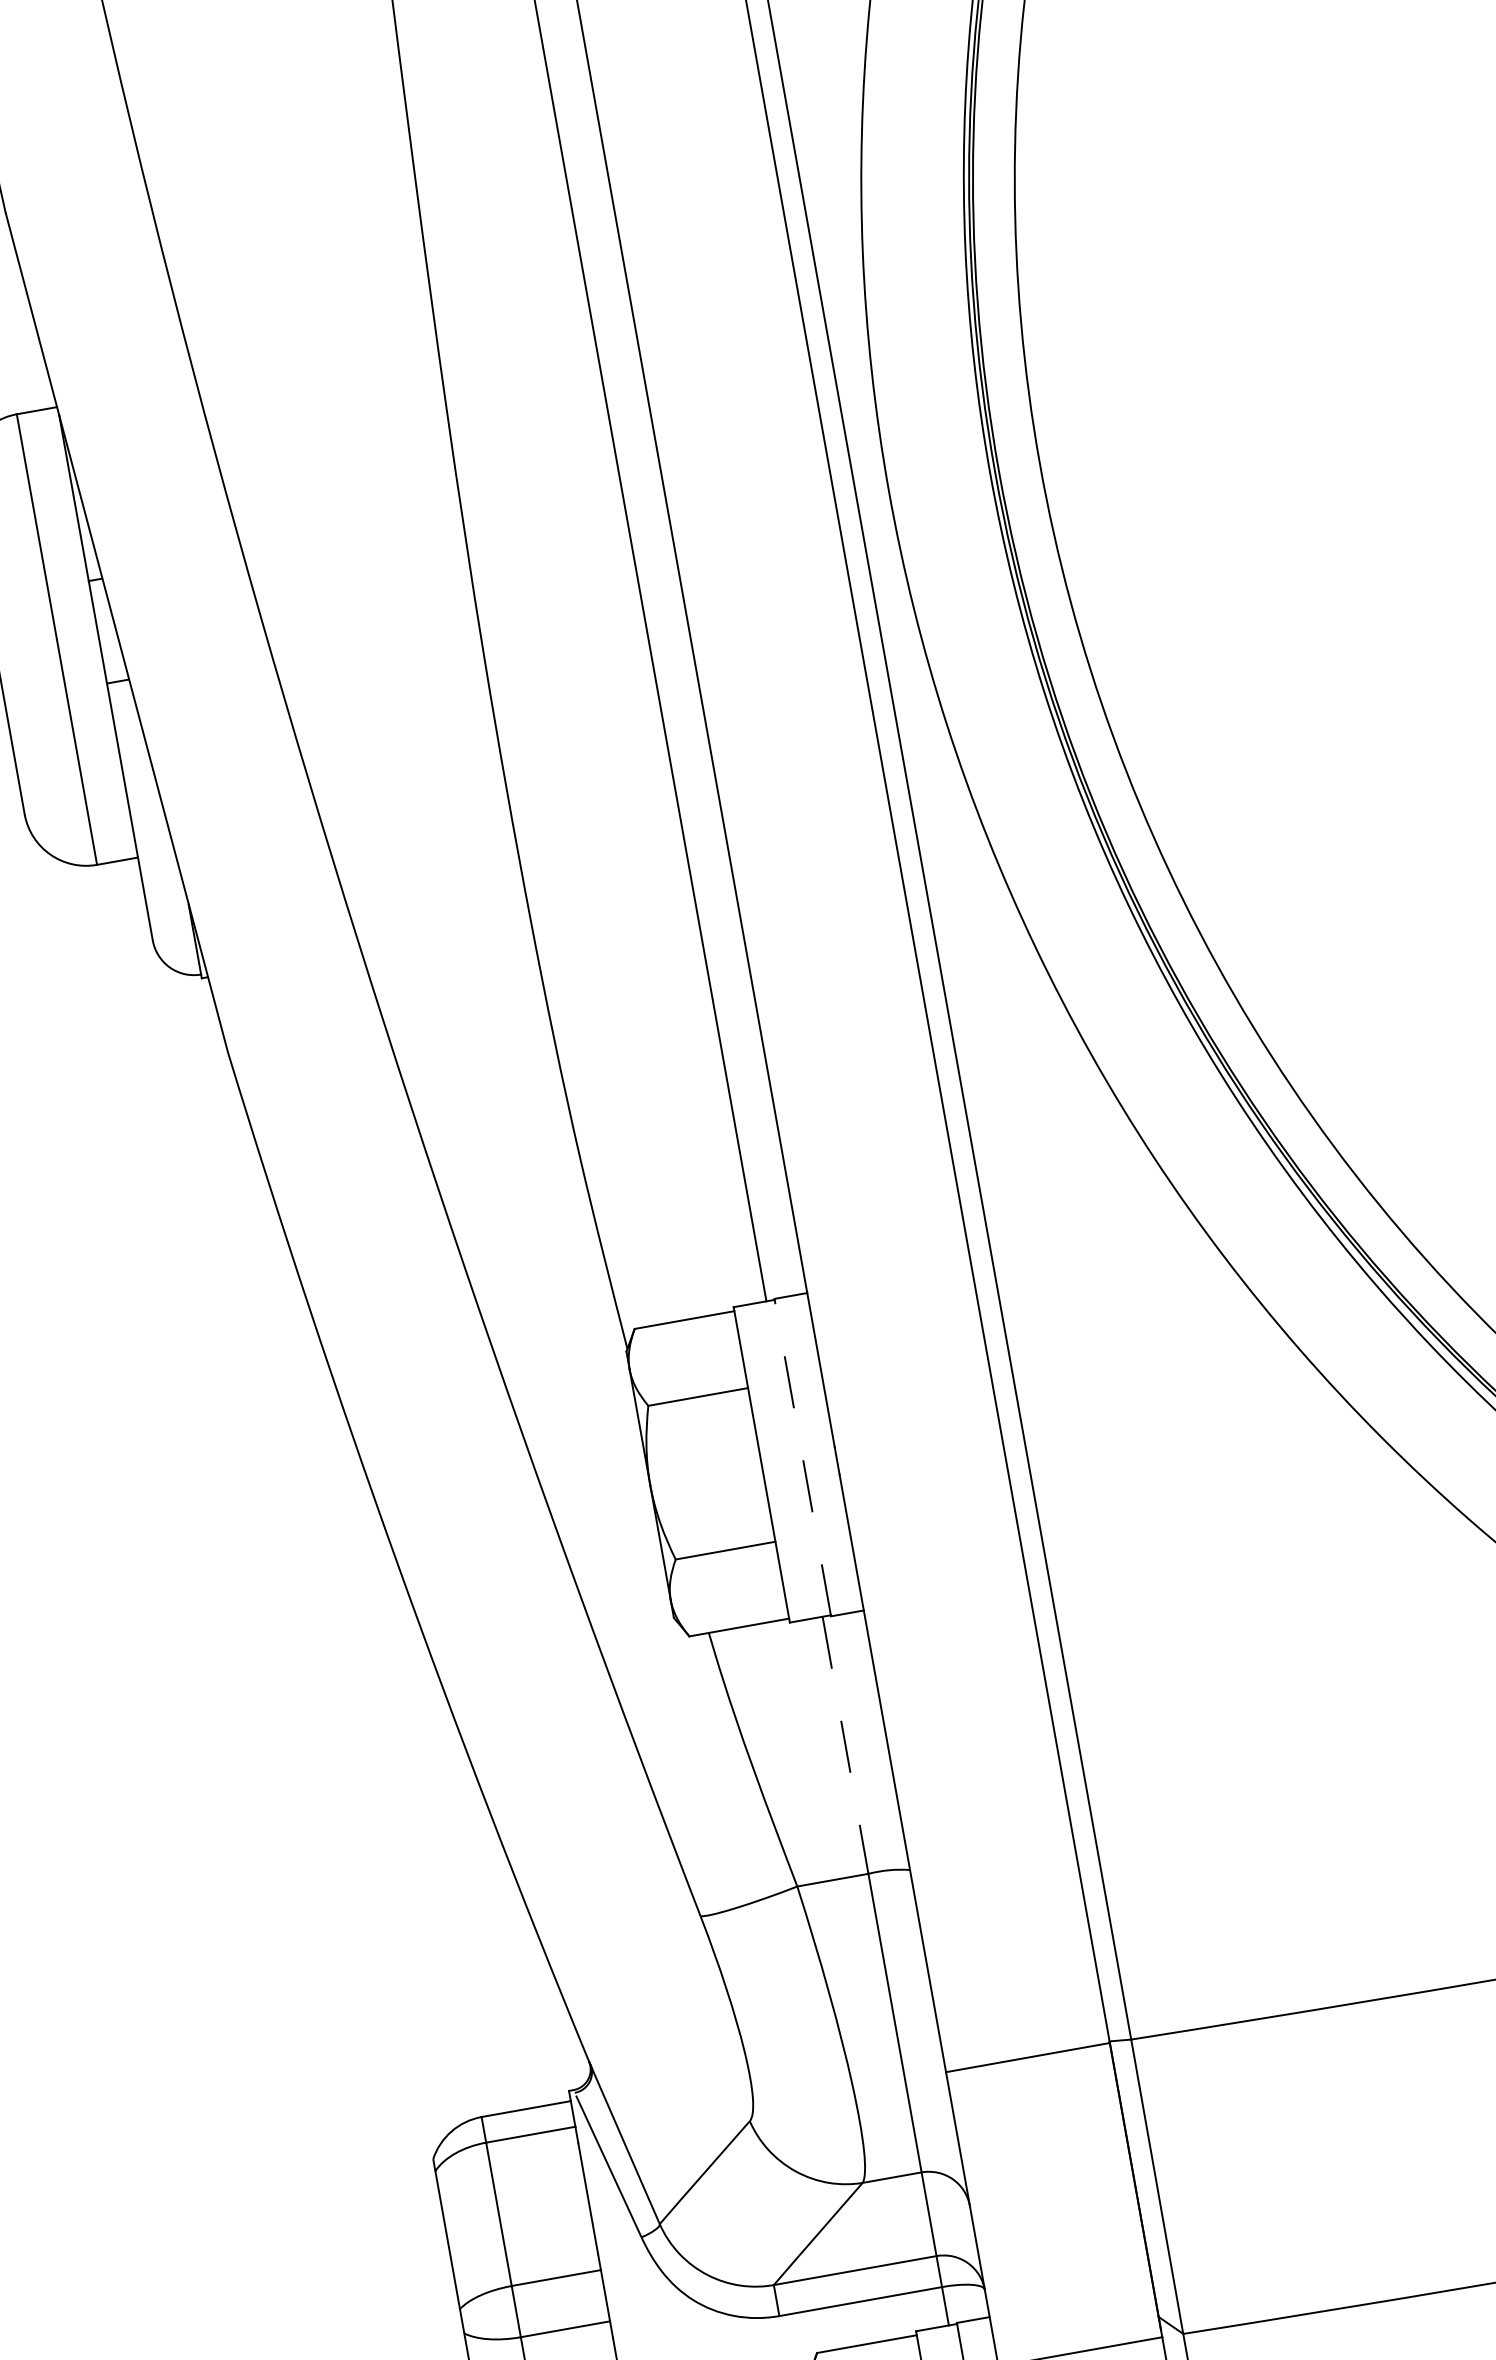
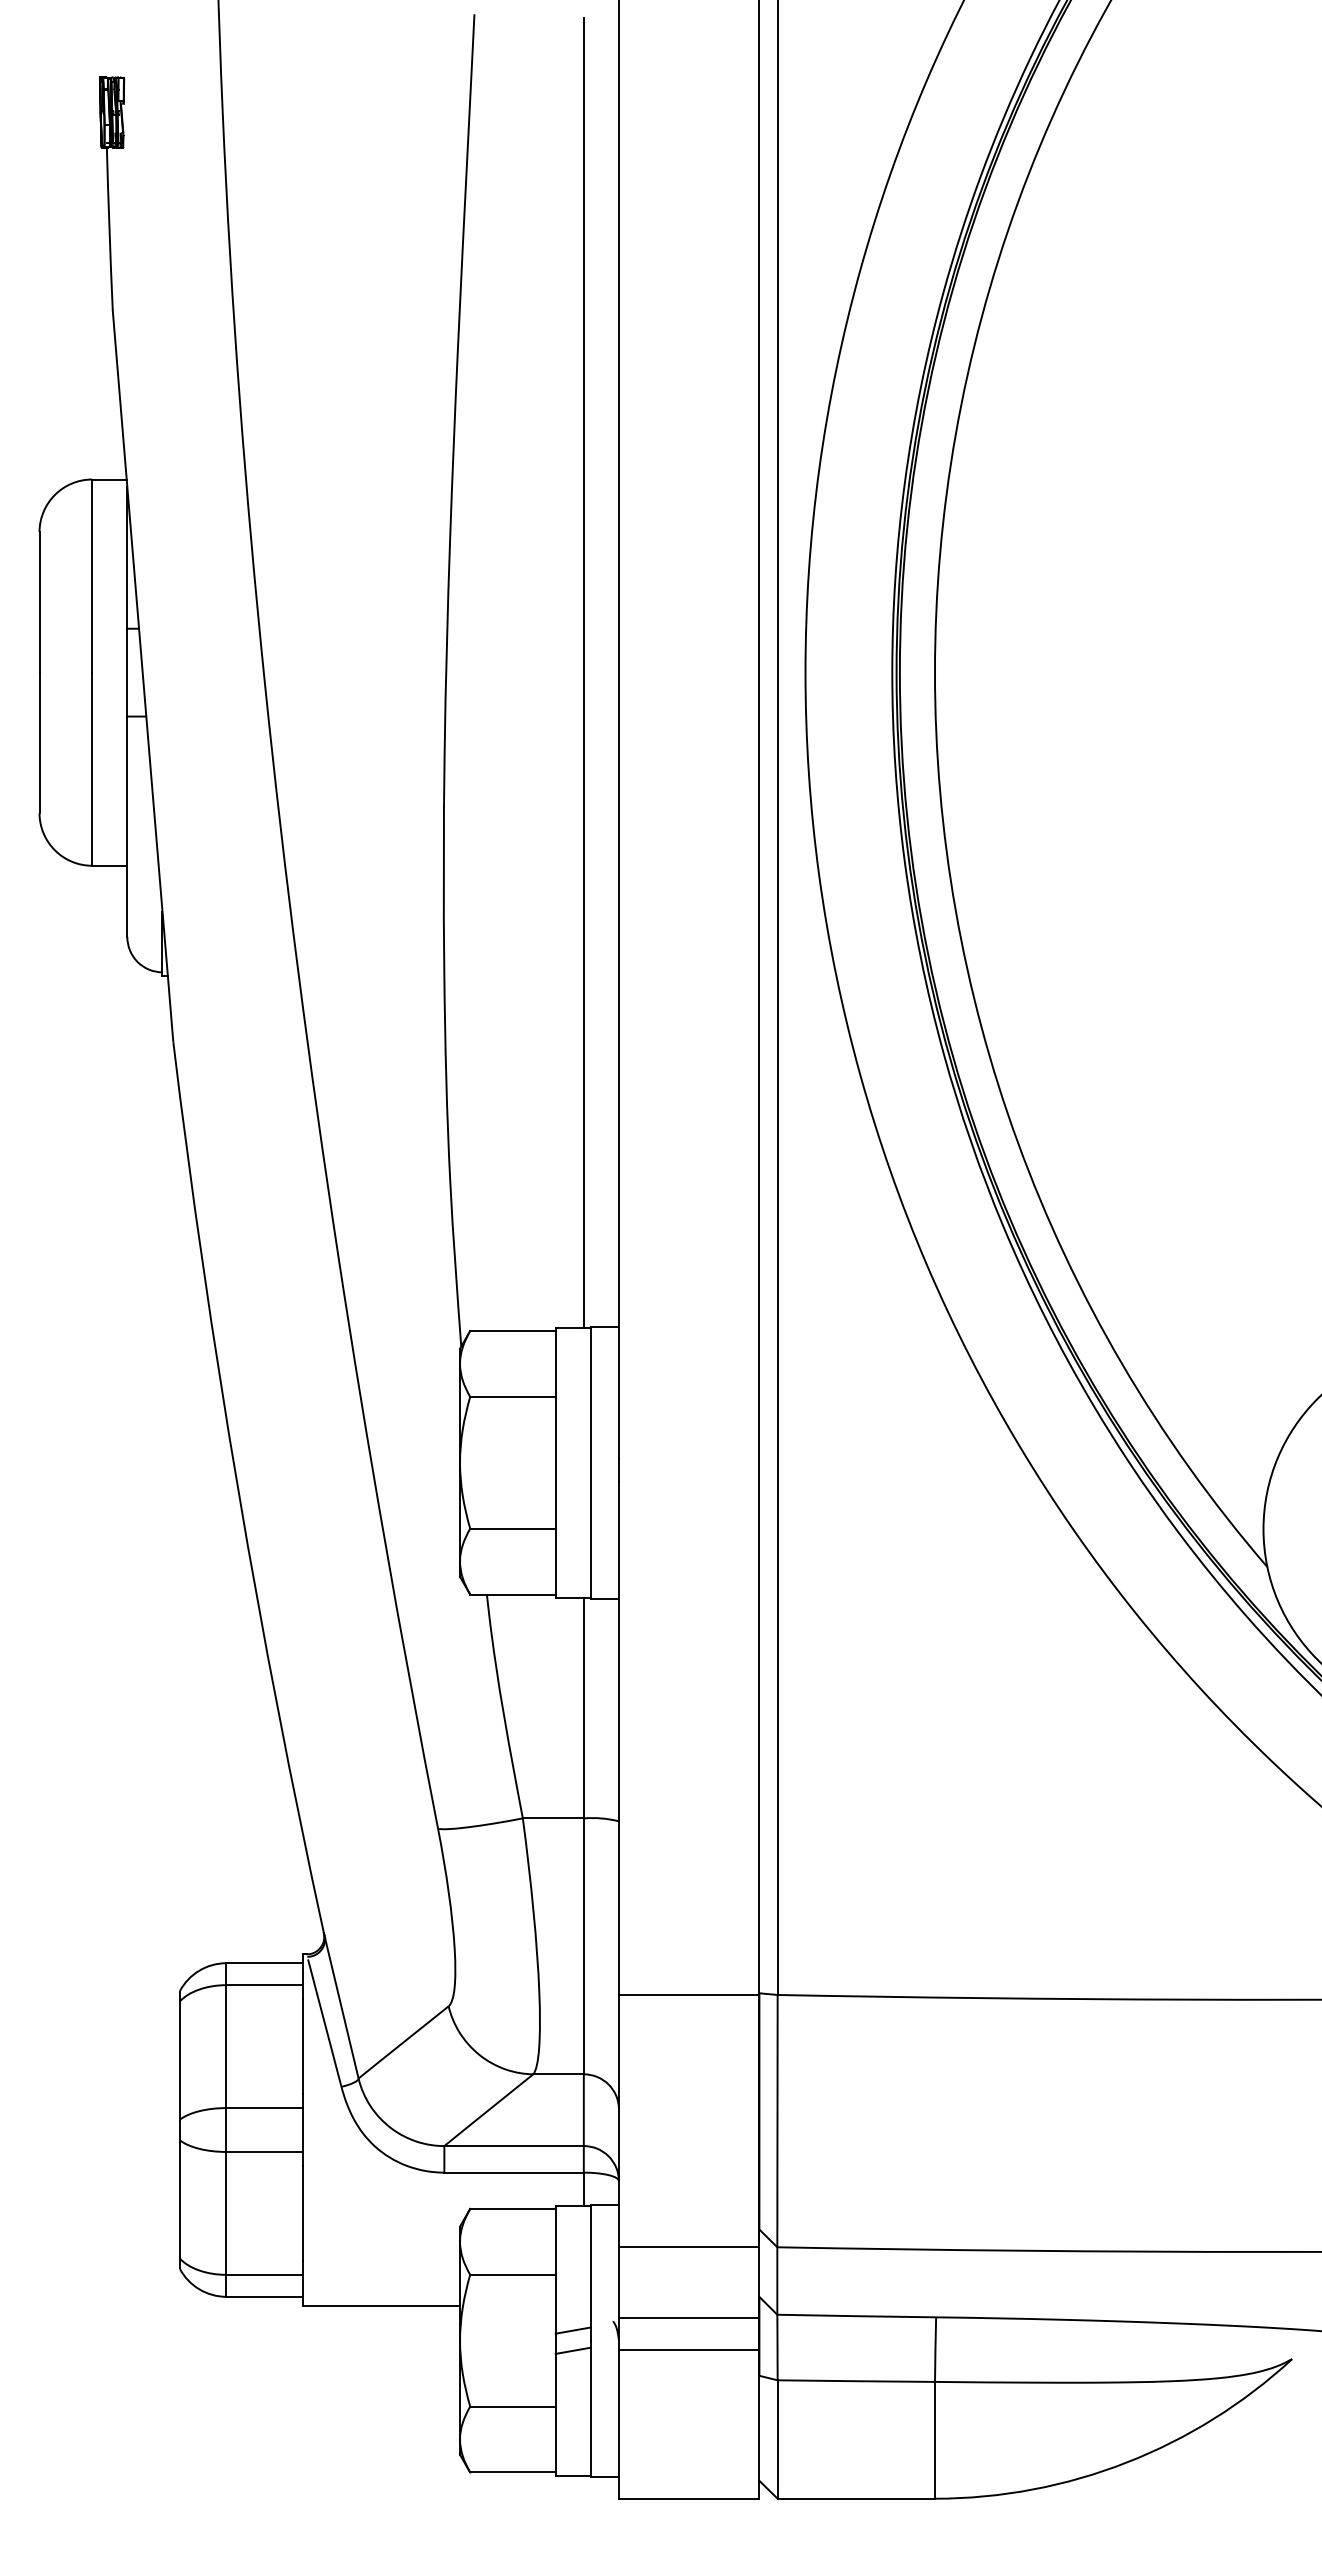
line: (802, 1457) -> (590, 1462), dashed -> solid
line: (845, 1745) -> (583, 1708), dashed -> solid

